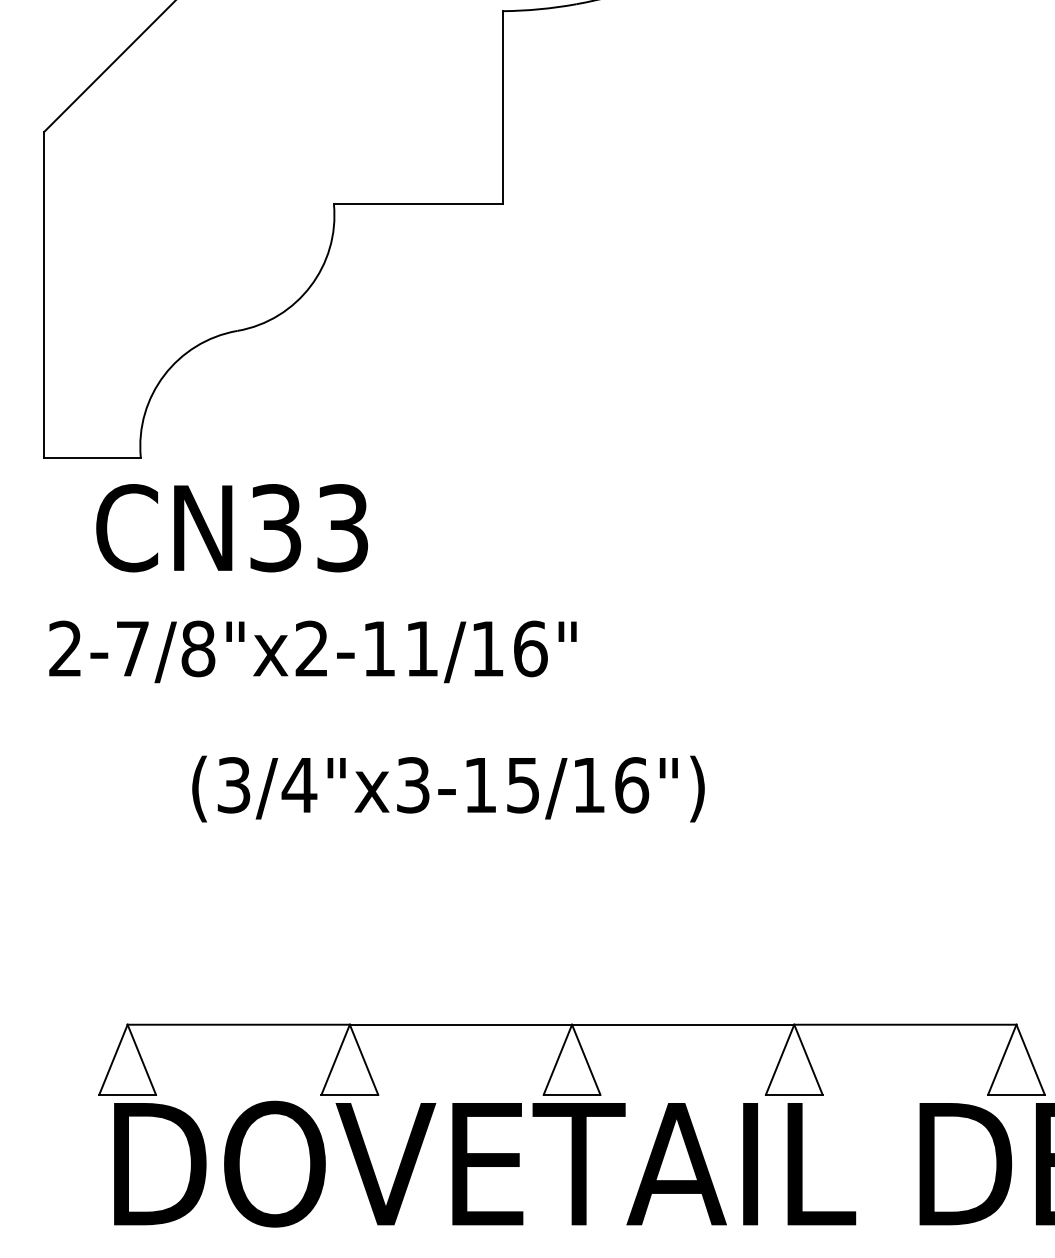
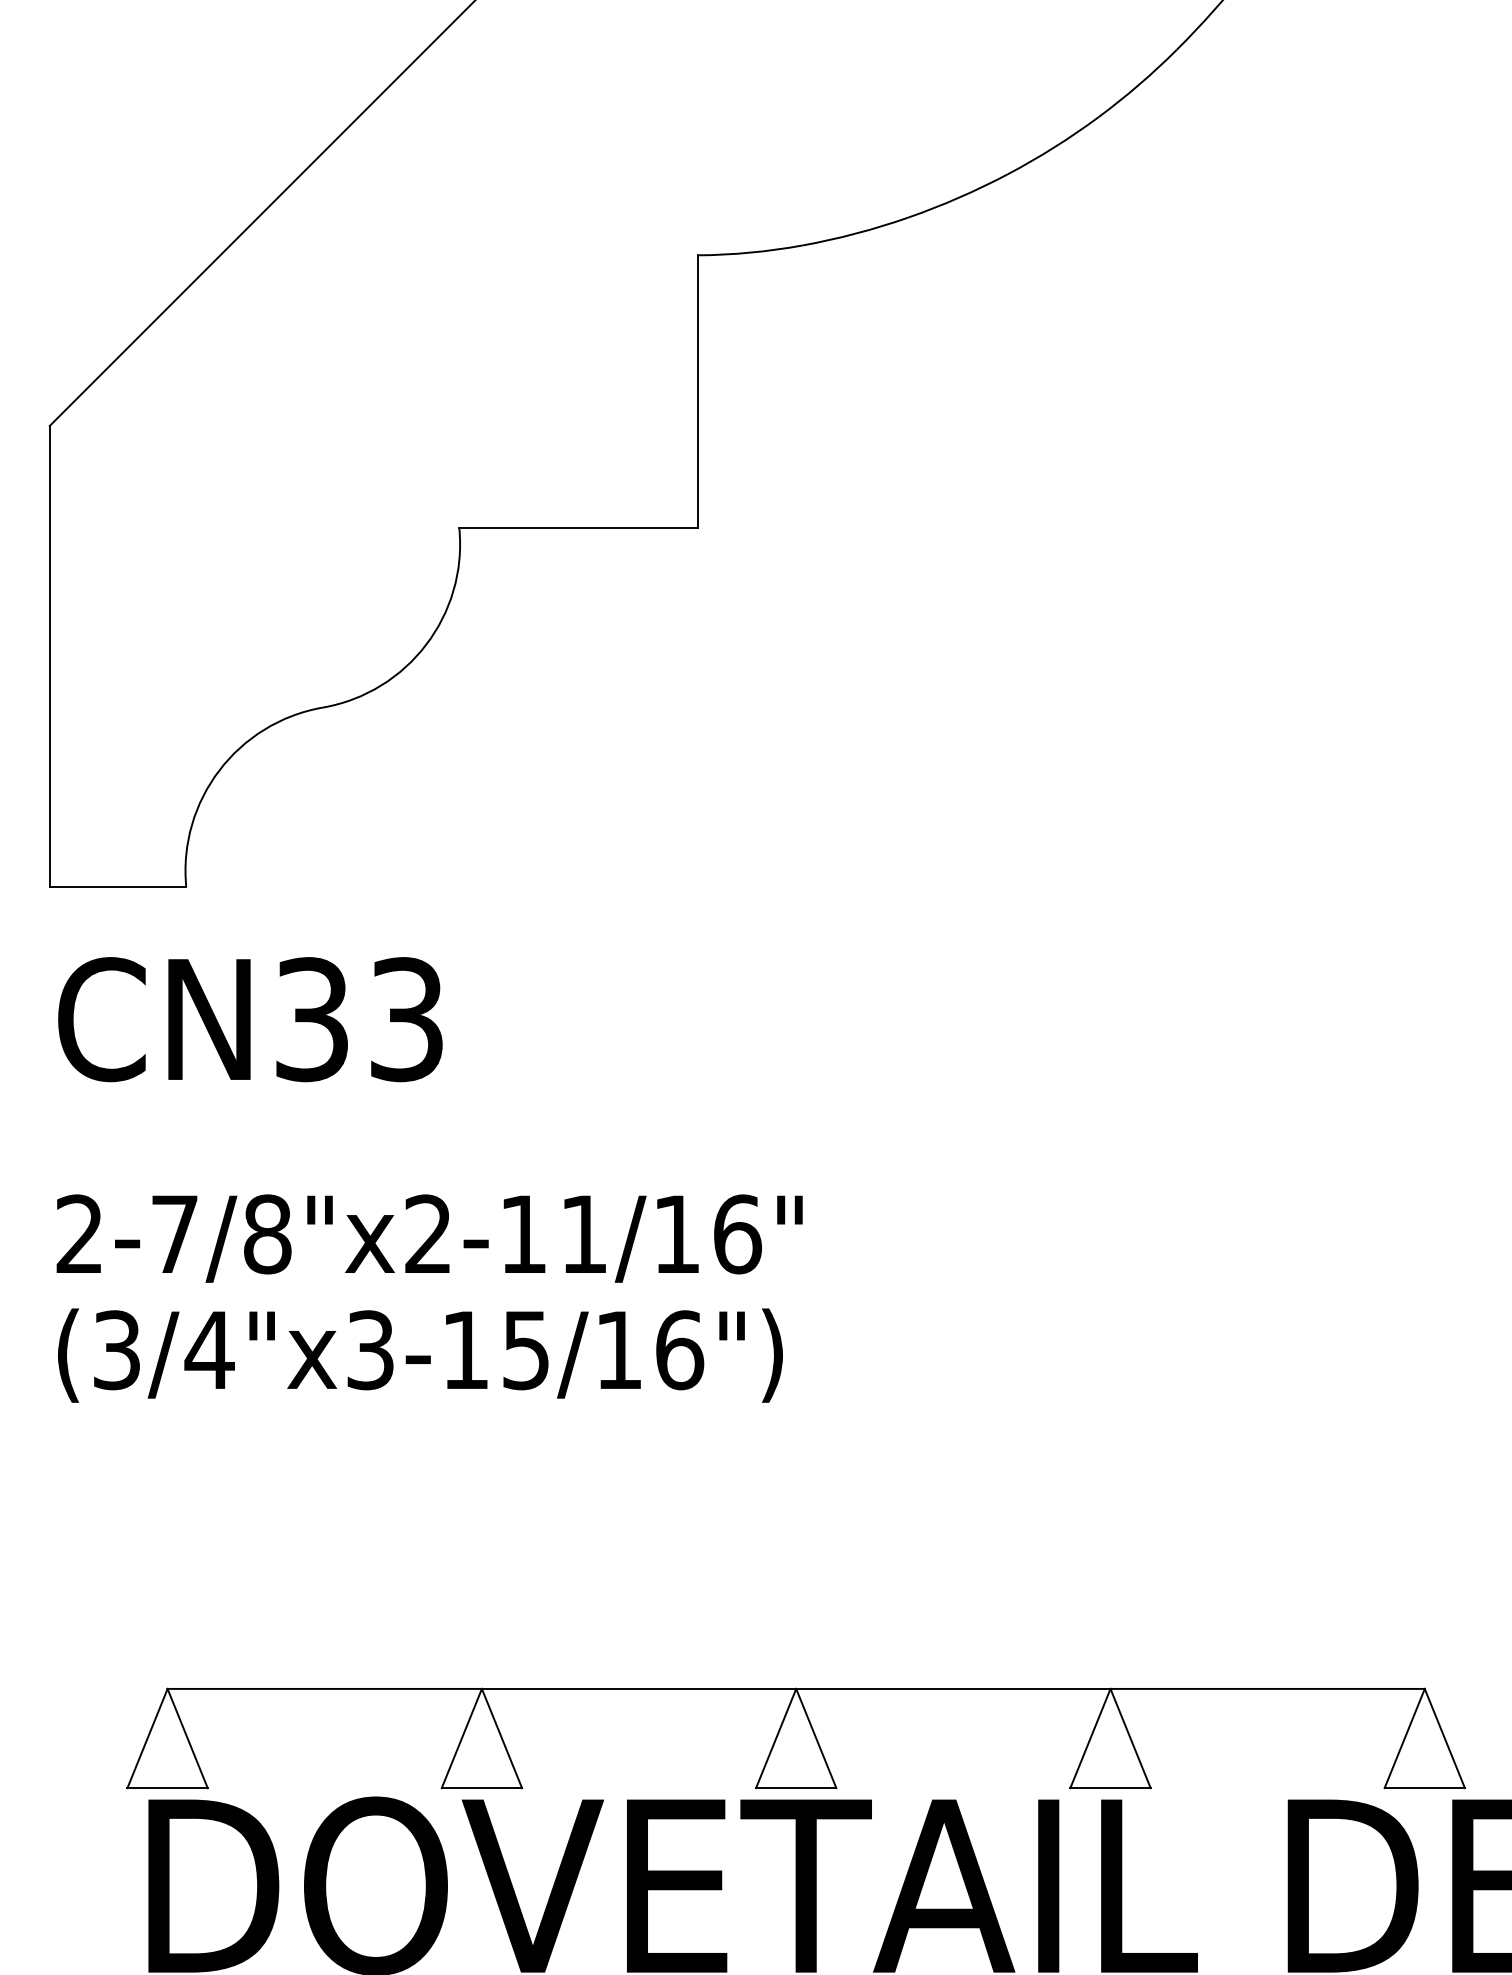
text: (232, 528) -> (250, 1019), moved
text: (312, 651) -> (429, 1238), moved
text: (448, 788) -> (420, 1355), moved

